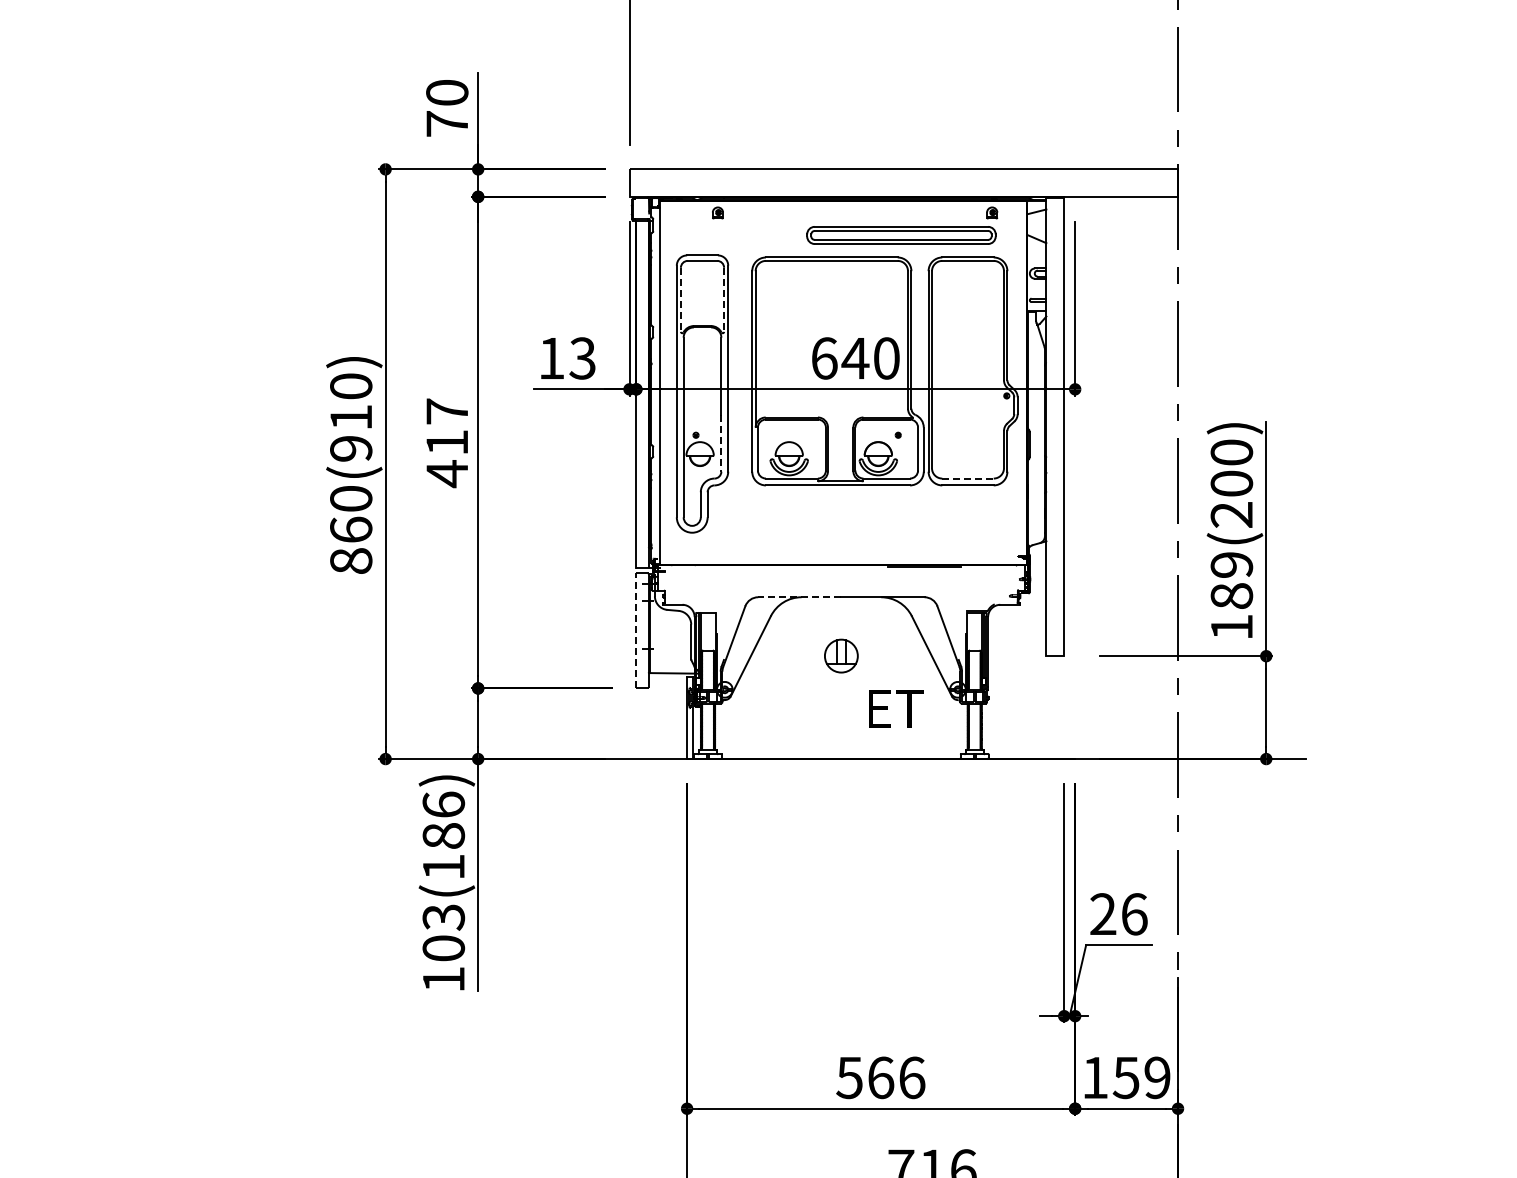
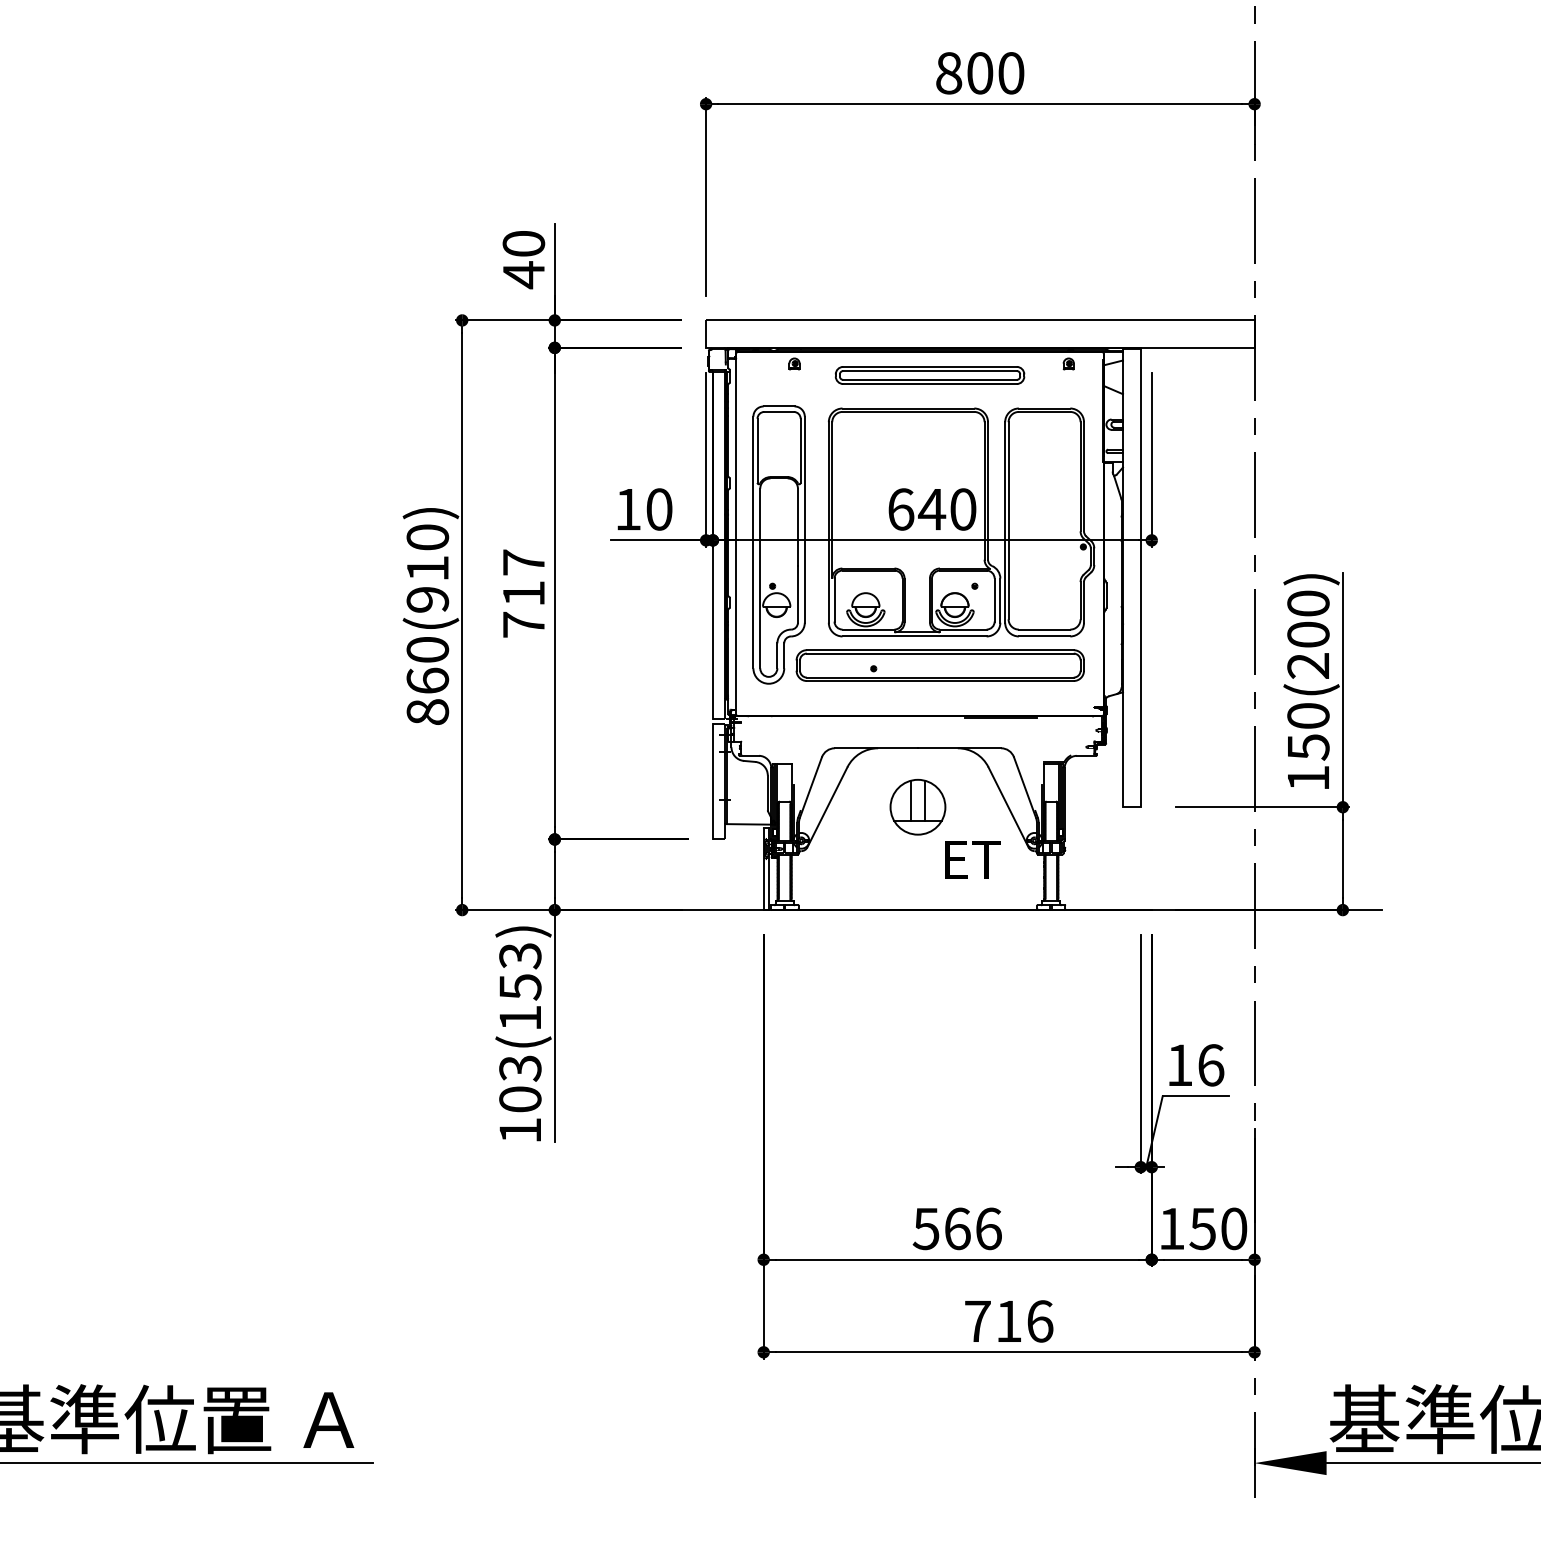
text: (446, 124) -> (523, 275), 70 -> 40
part: (900, 235) -> (929, 375), moved
line: (680, 300) -> (757, 451), dashed -> solid
line: (723, 300) -> (800, 451), dashed -> solid
text: (582, 358) -> (659, 509), 13 -> 10
line: (720, 443) -> (797, 594), dashed -> solid
text: (446, 474) -> (523, 625), 417 -> 717
line: (967, 478) -> (1044, 629), dashed -> solid
part: (862, 514) -> (939, 665), added
text: (1231, 580) -> (1308, 731), 189(200) -> 150(200)
line: (799, 597) -> (876, 748), dashed -> solid
line: (635, 630) -> (712, 781), dashed -> solid
part: (840, 655) -> (917, 806), size x1.67
text: (443, 820) -> (520, 971), 103(186) -> 103(153)
text: (1102, 913) -> (1179, 1064), 26 -> 16
text: (1157, 1077) -> (1234, 1228), 159 -> 150

